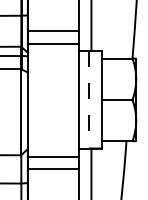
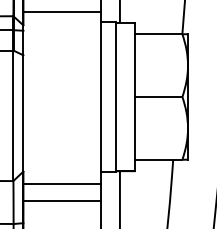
line: (88, 100) -> (115, 97), dashed -> solid

